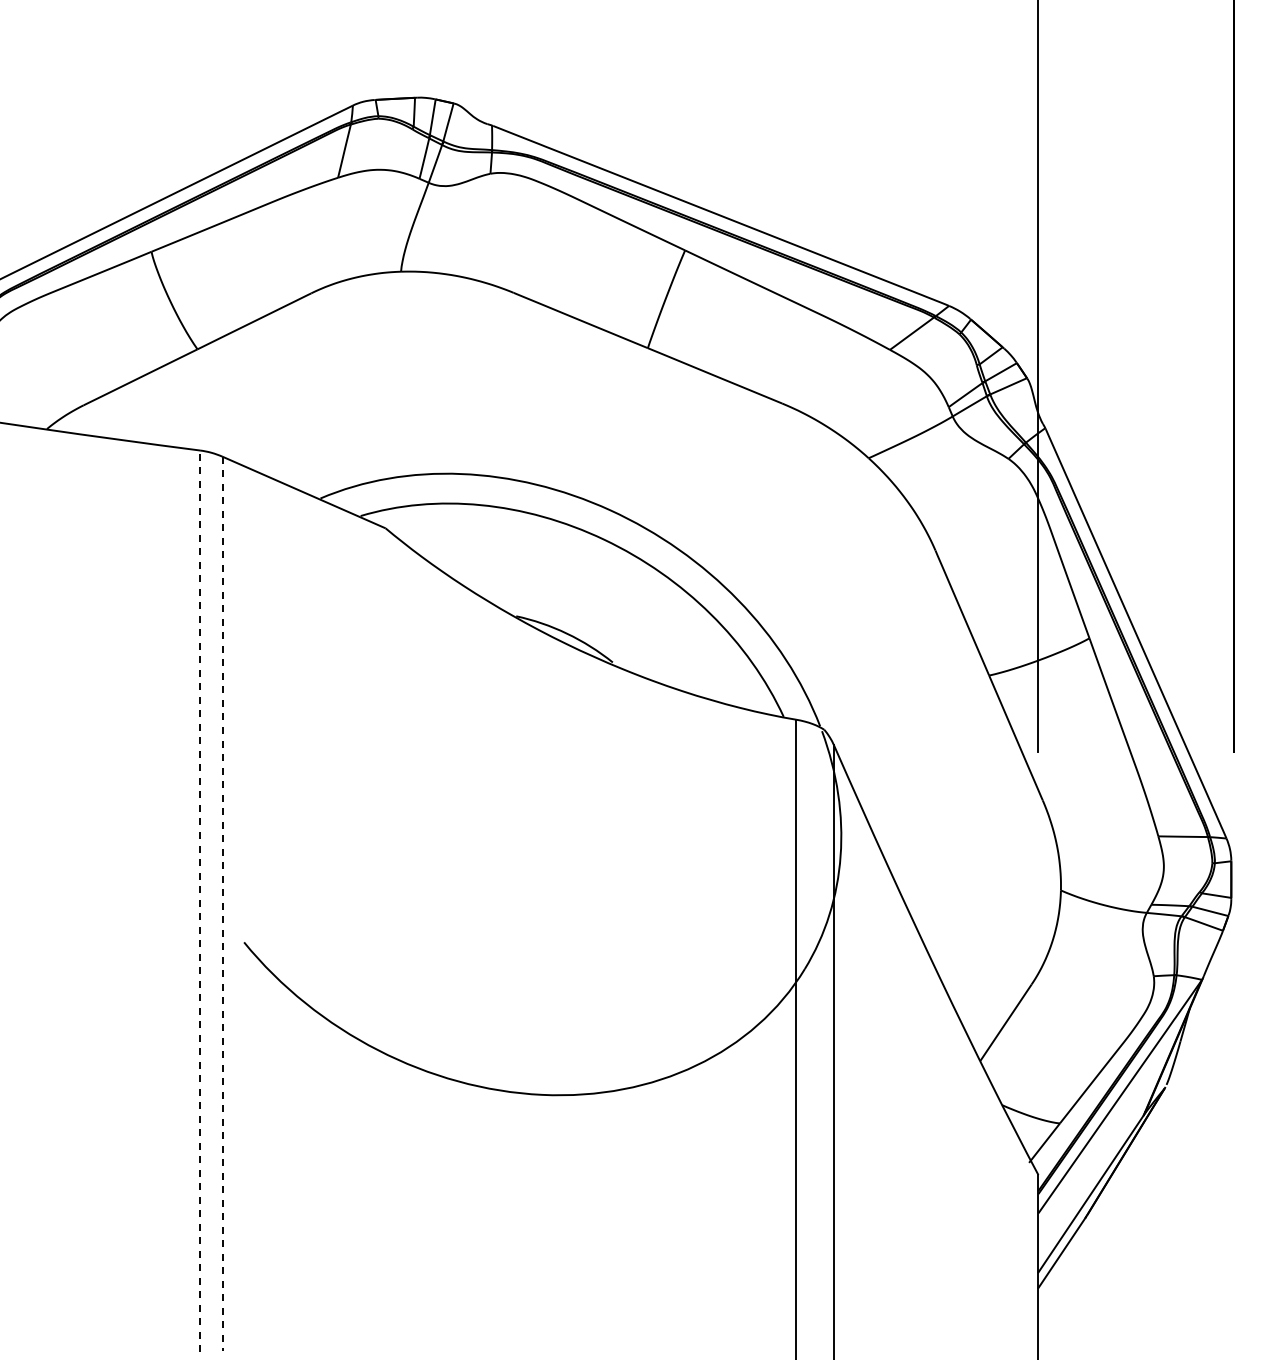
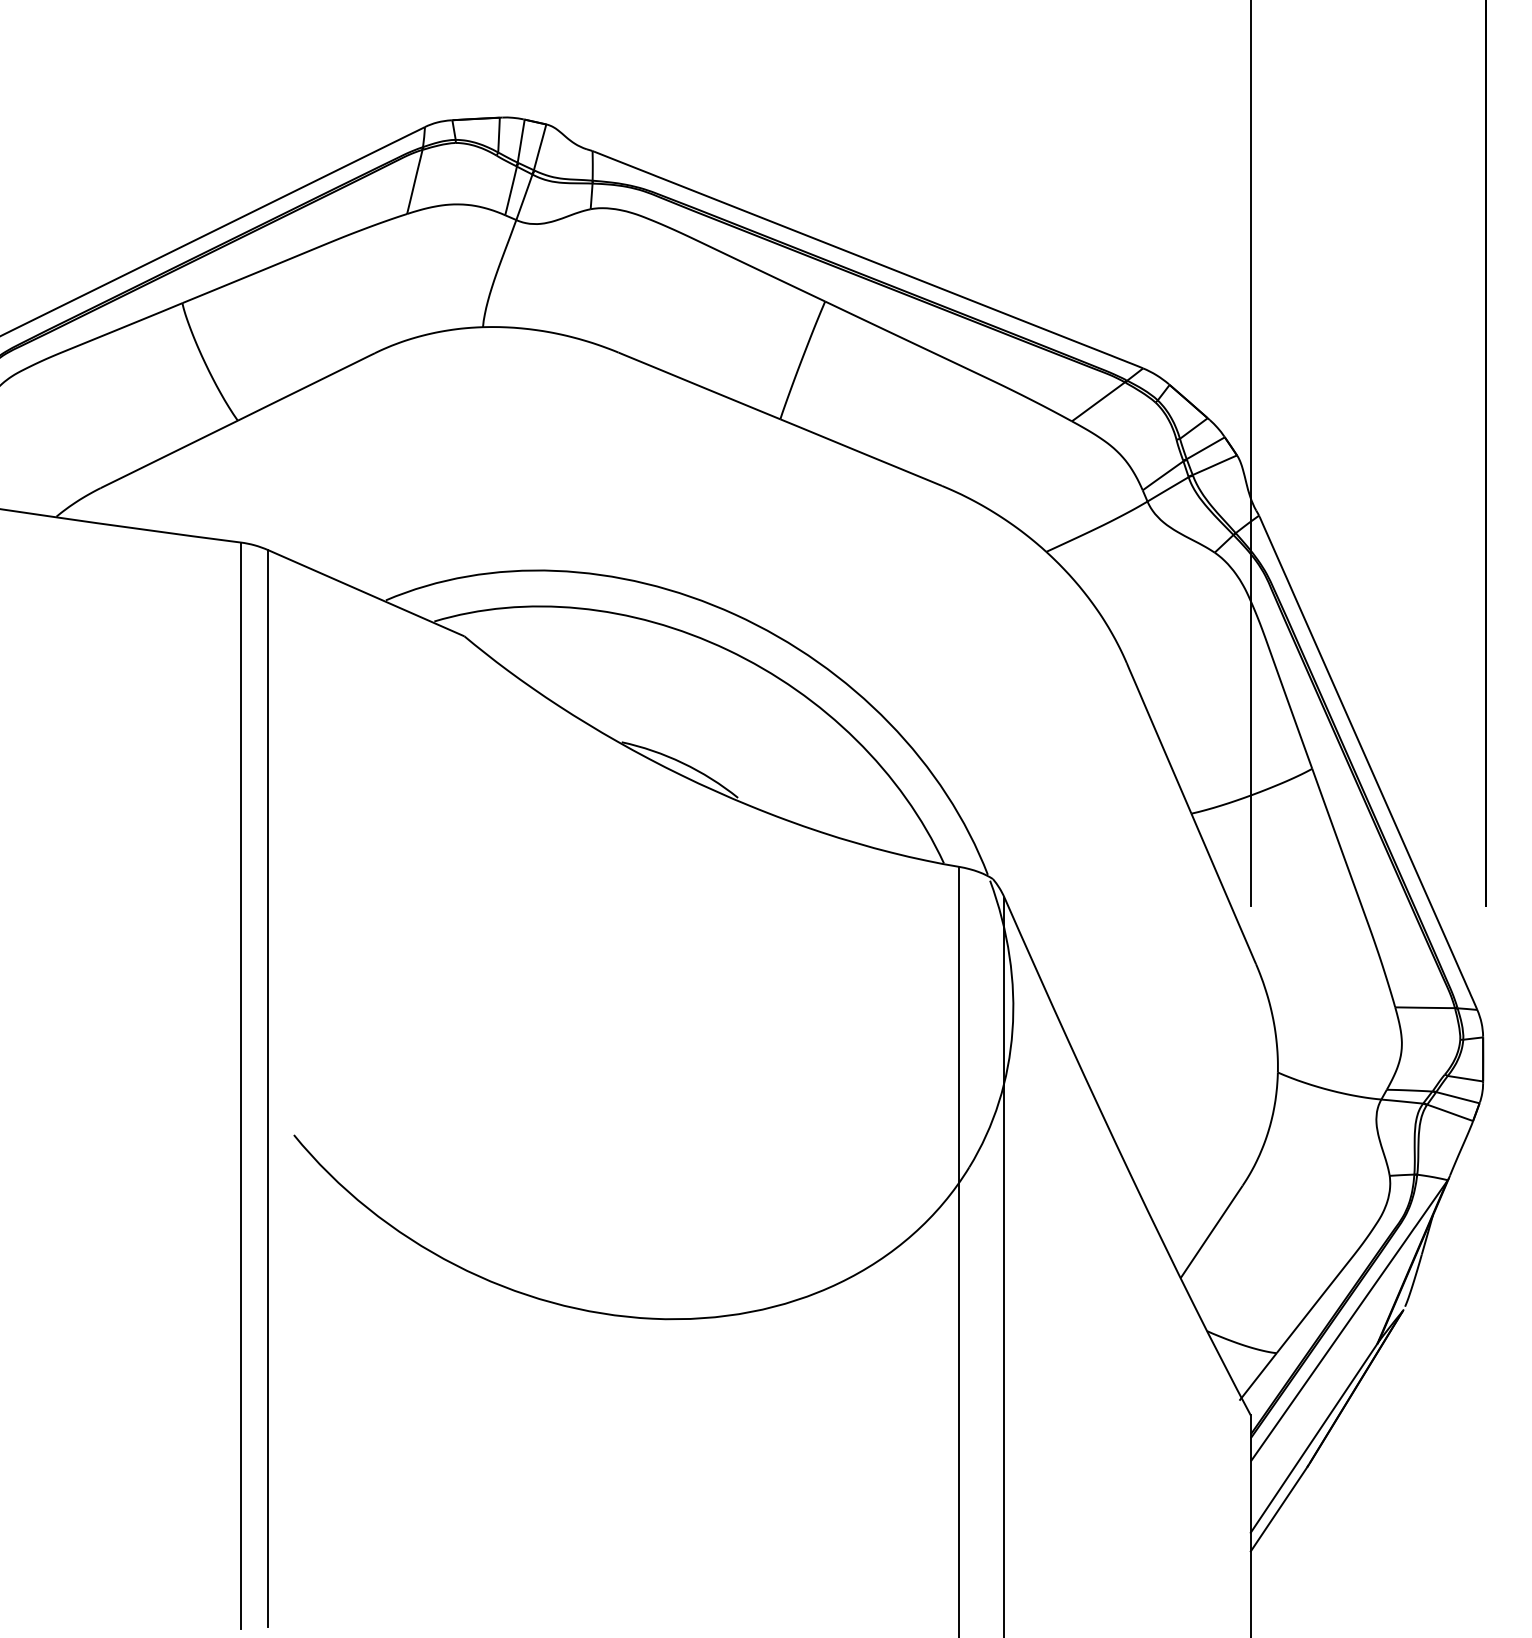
line: (200, 901) -> (241, 1085), dashed -> solid
line: (222, 903) -> (267, 1088), dashed -> solid

